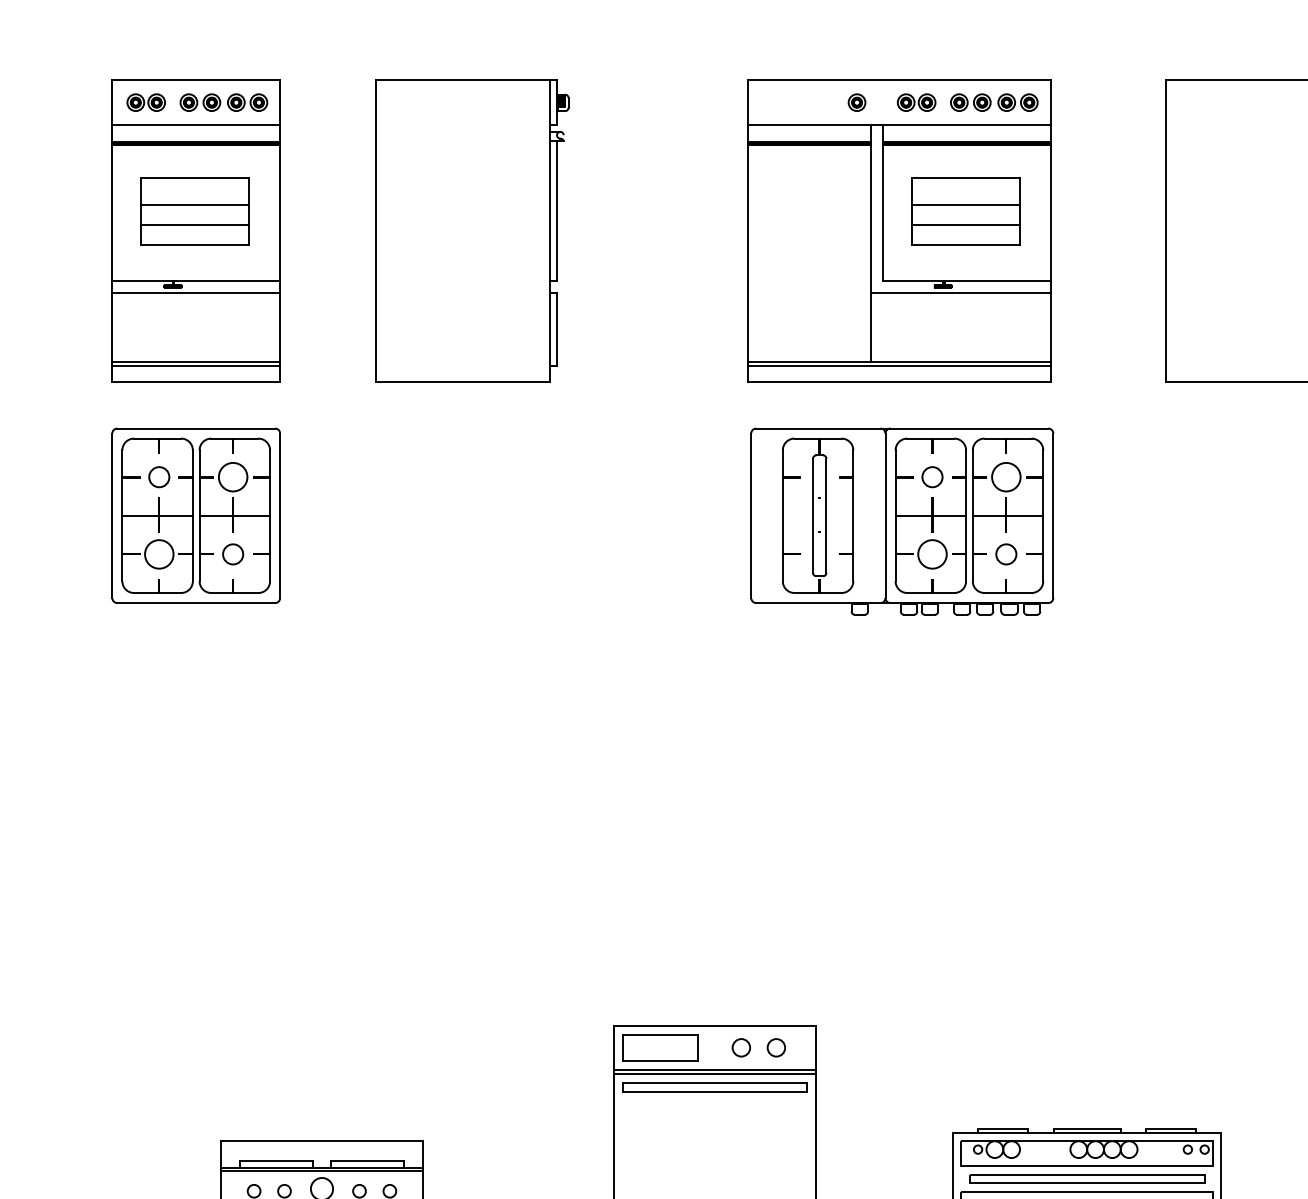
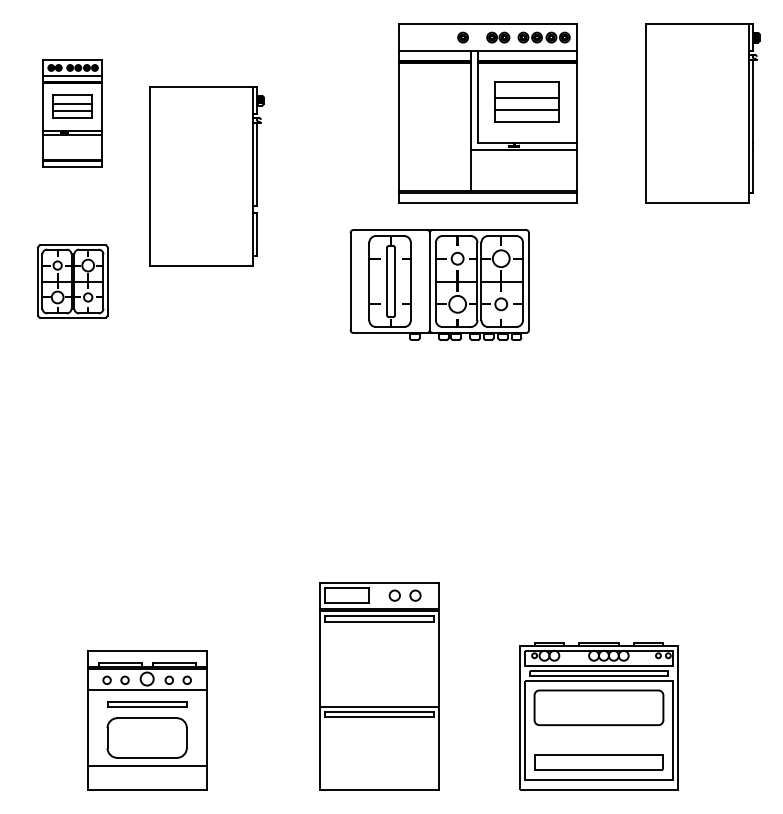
part: (195, 231) -> (72, 113), size x0.6
part: (471, 231) -> (206, 176), moved
part: (195, 515) -> (72, 281), size x0.7
part: (901, 520) -> (439, 284), moved

